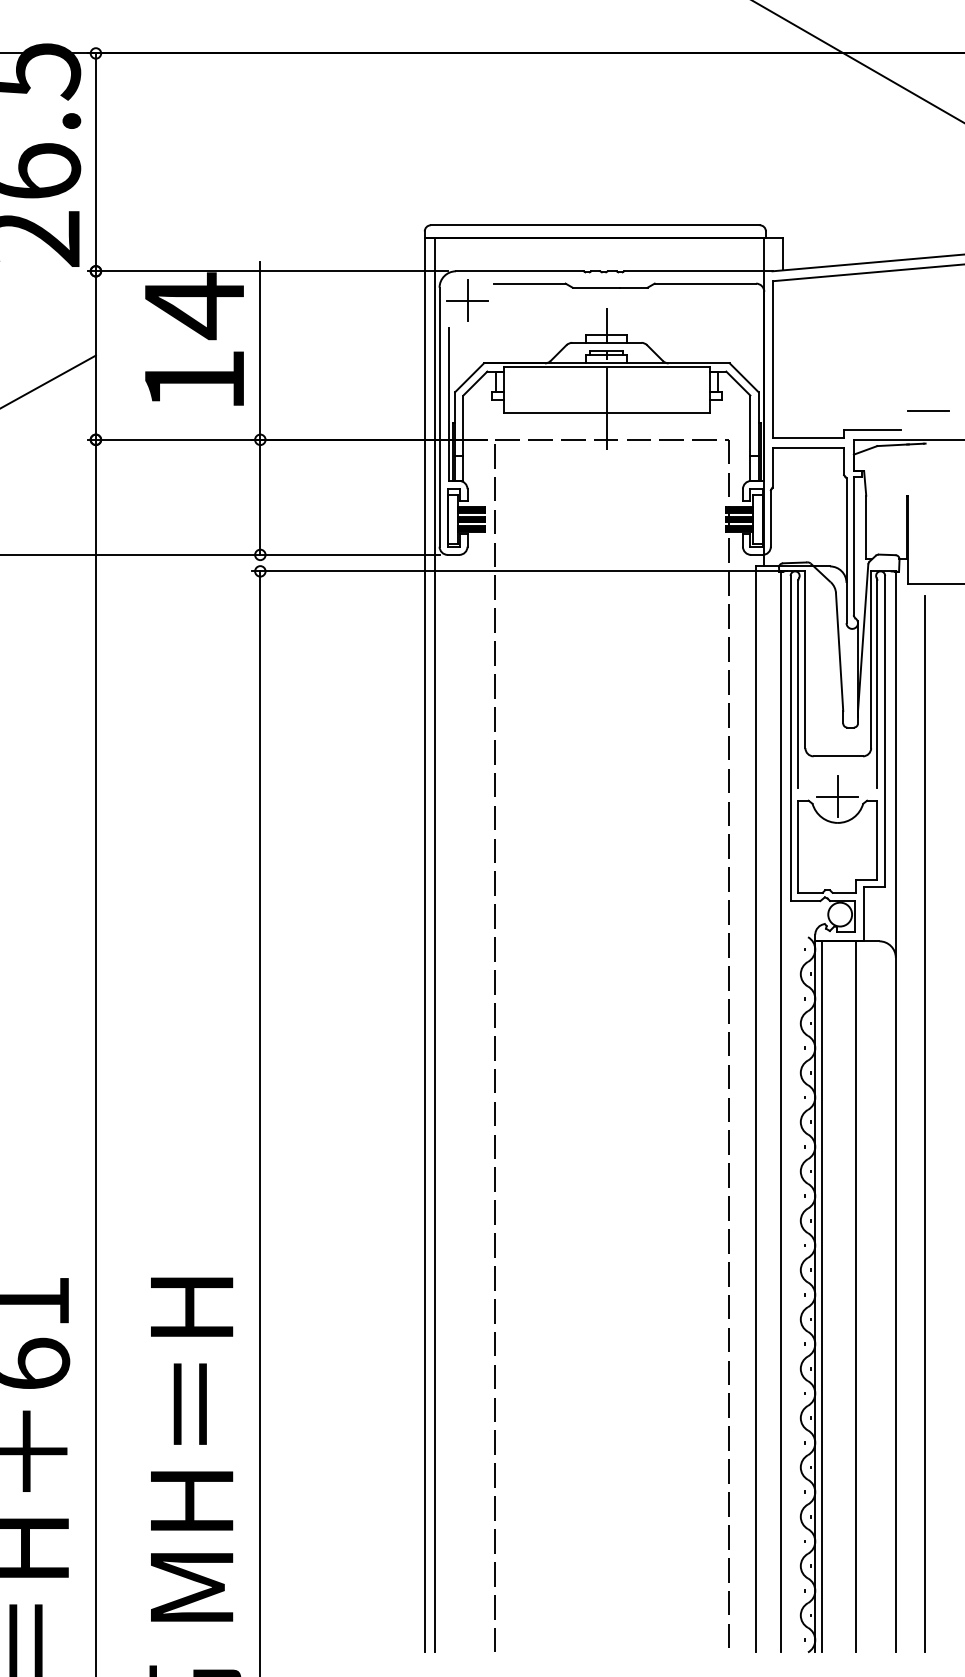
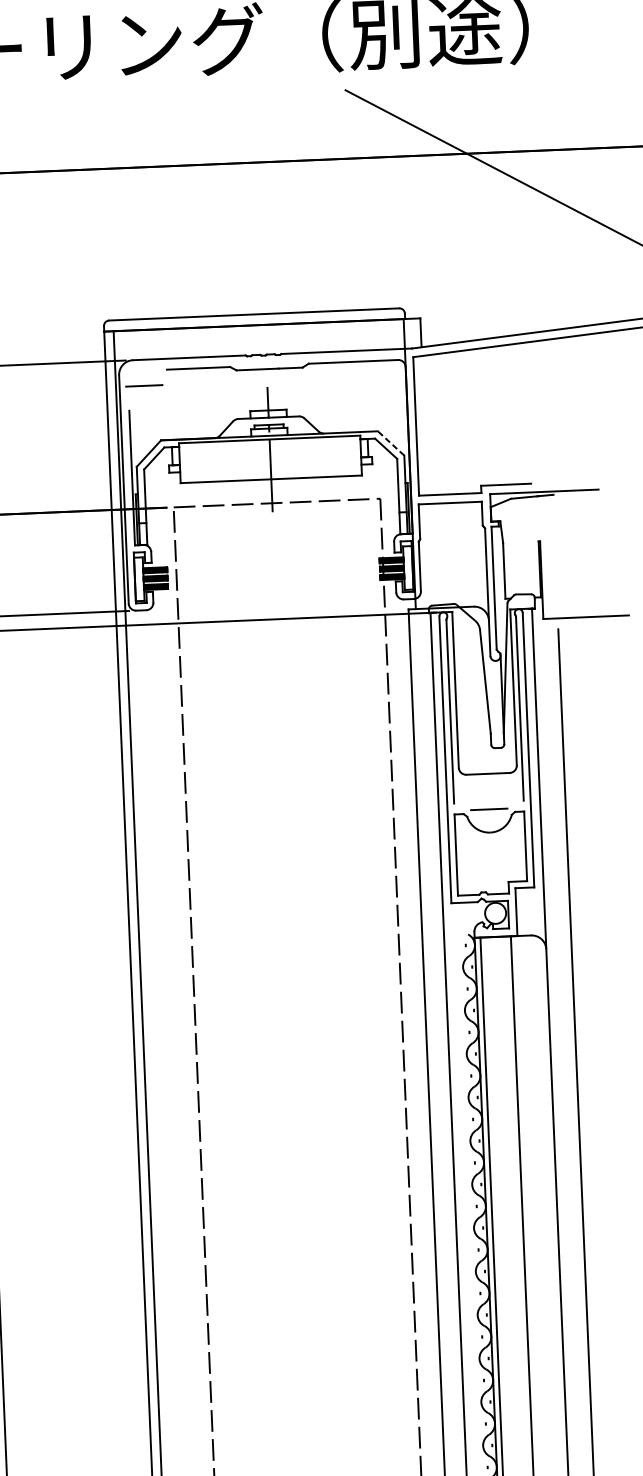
line: (467, 300) -> (144, 385), removed
line: (743, 377) -> (390, 443), solid -> dashed
line: (928, 410) -> (554, 465), removed
line: (837, 796) -> (488, 809), removed

